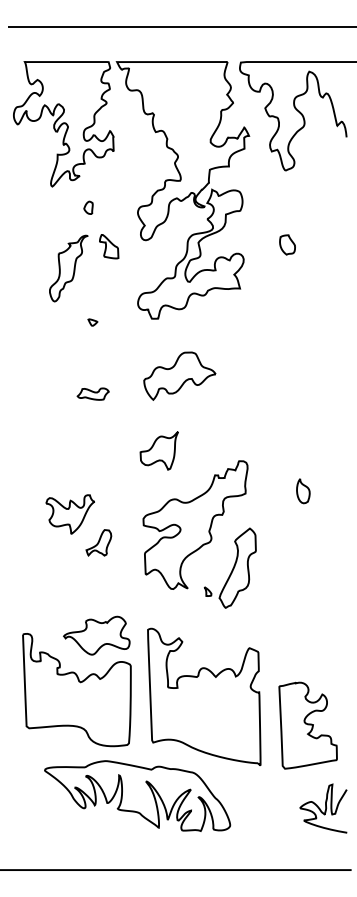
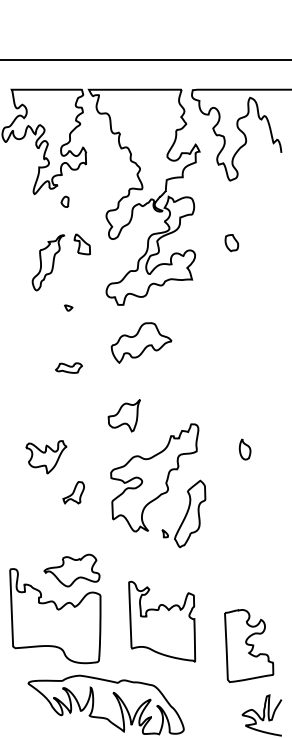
part: (88, 207) -> (65, 201), moved
part: (179, 375) -> (141, 342), moved
part: (69, 514) -> (45, 457), moved
part: (204, 696) -> (162, 621), size x0.7

